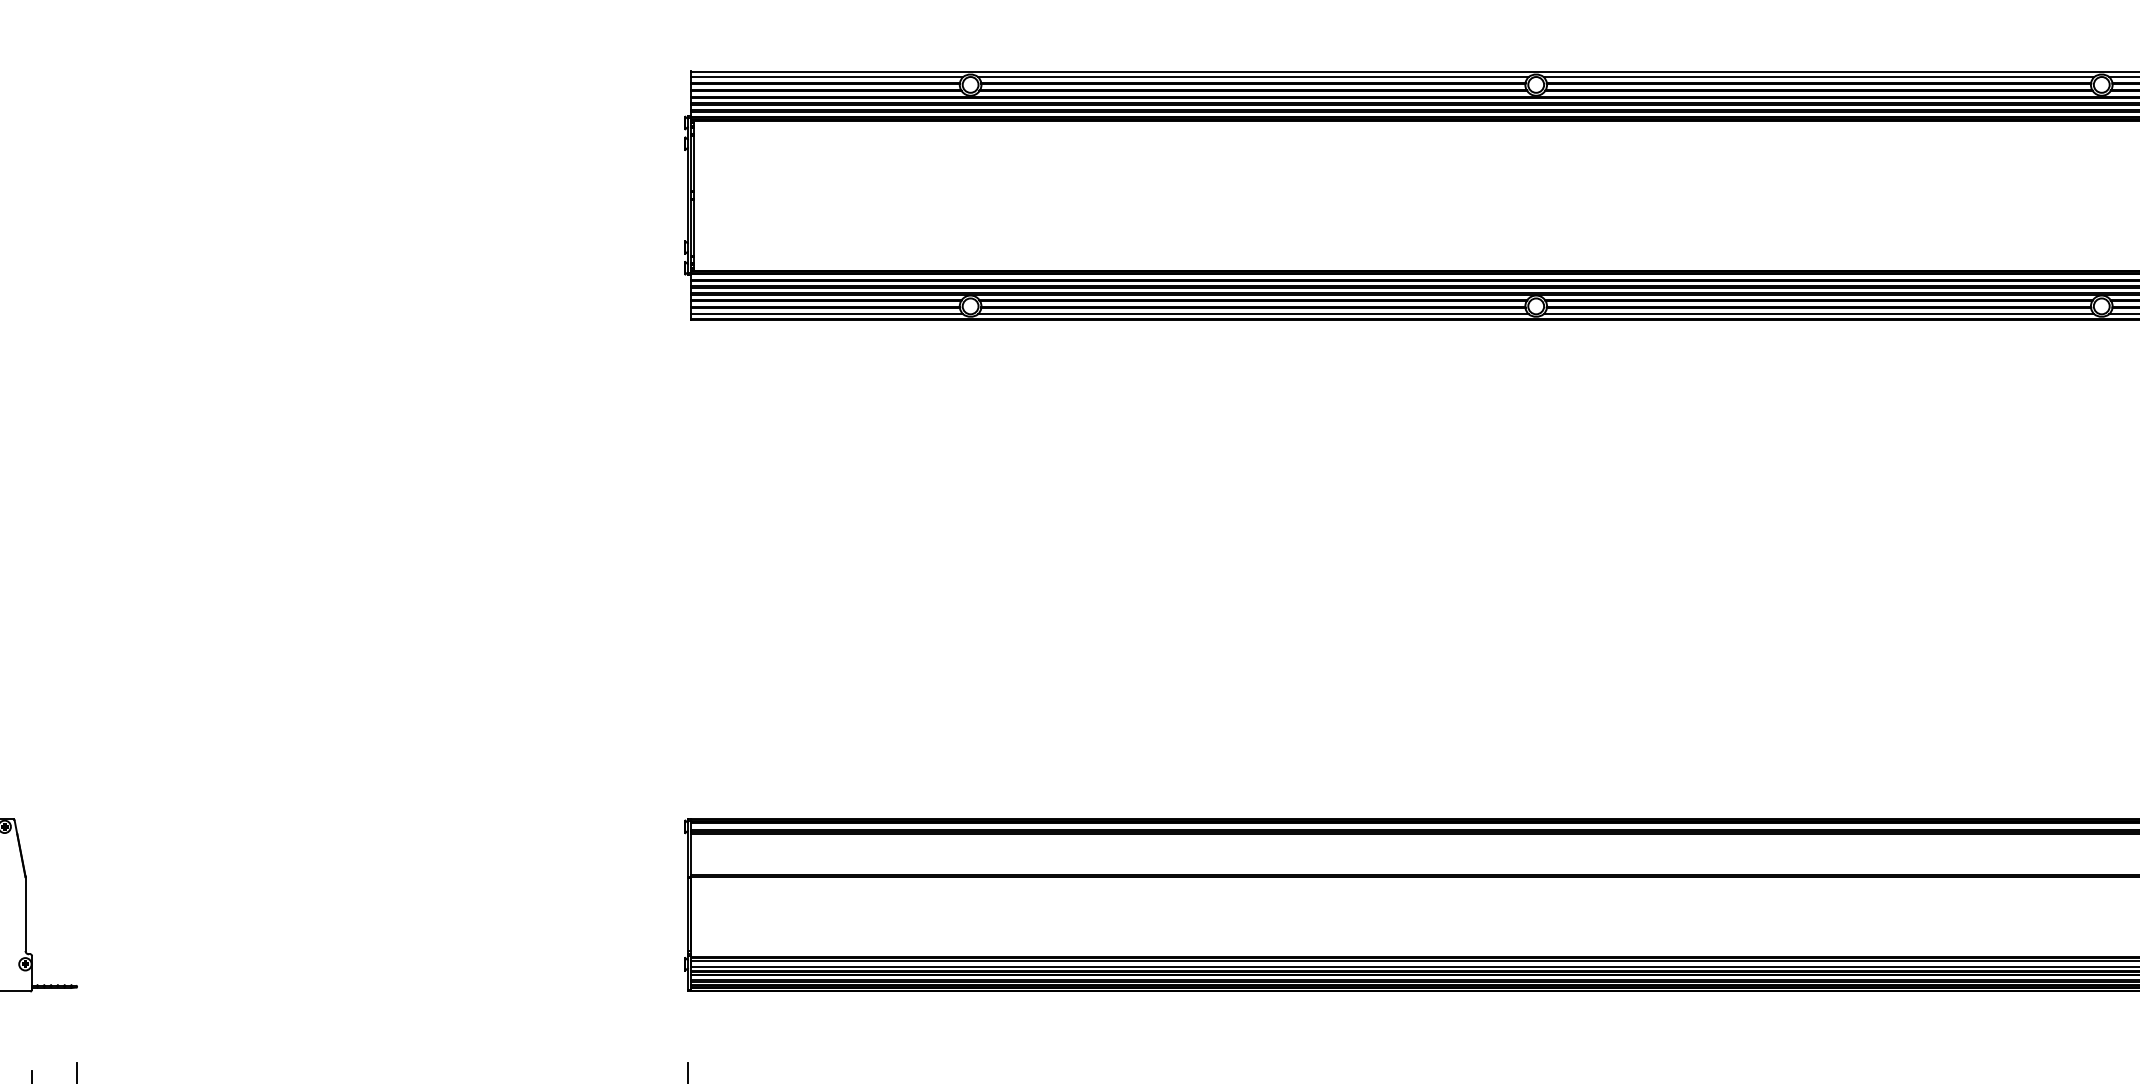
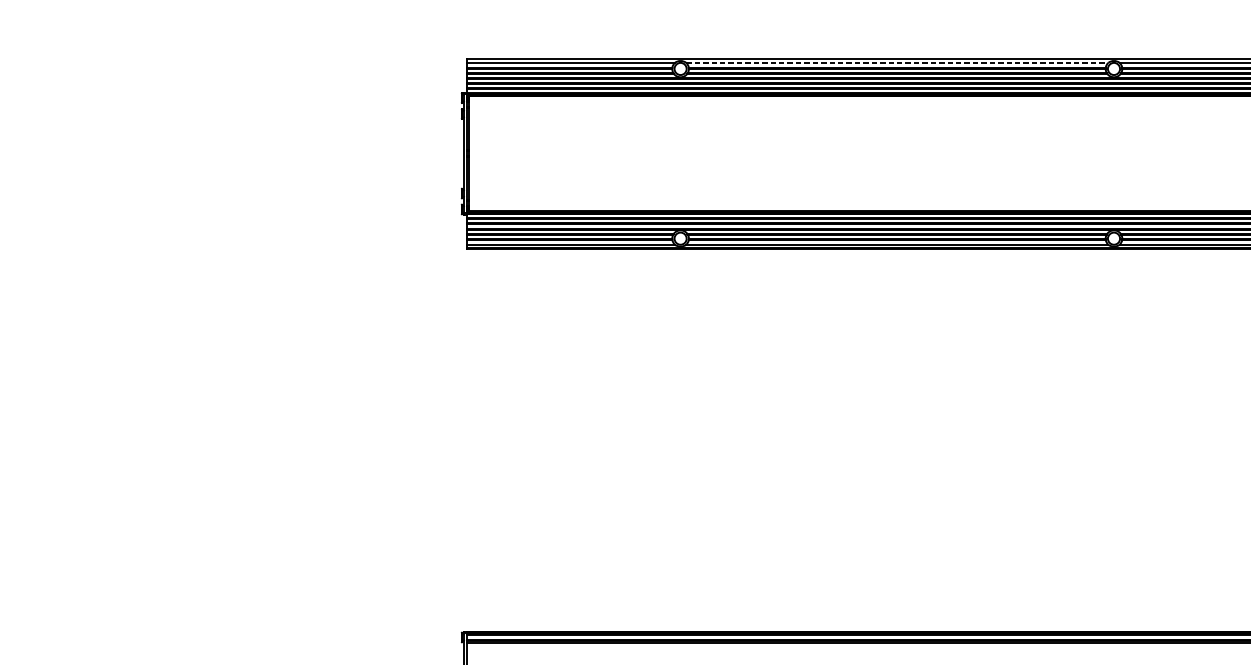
line: (1253, 77) -> (897, 63), solid -> dashed

